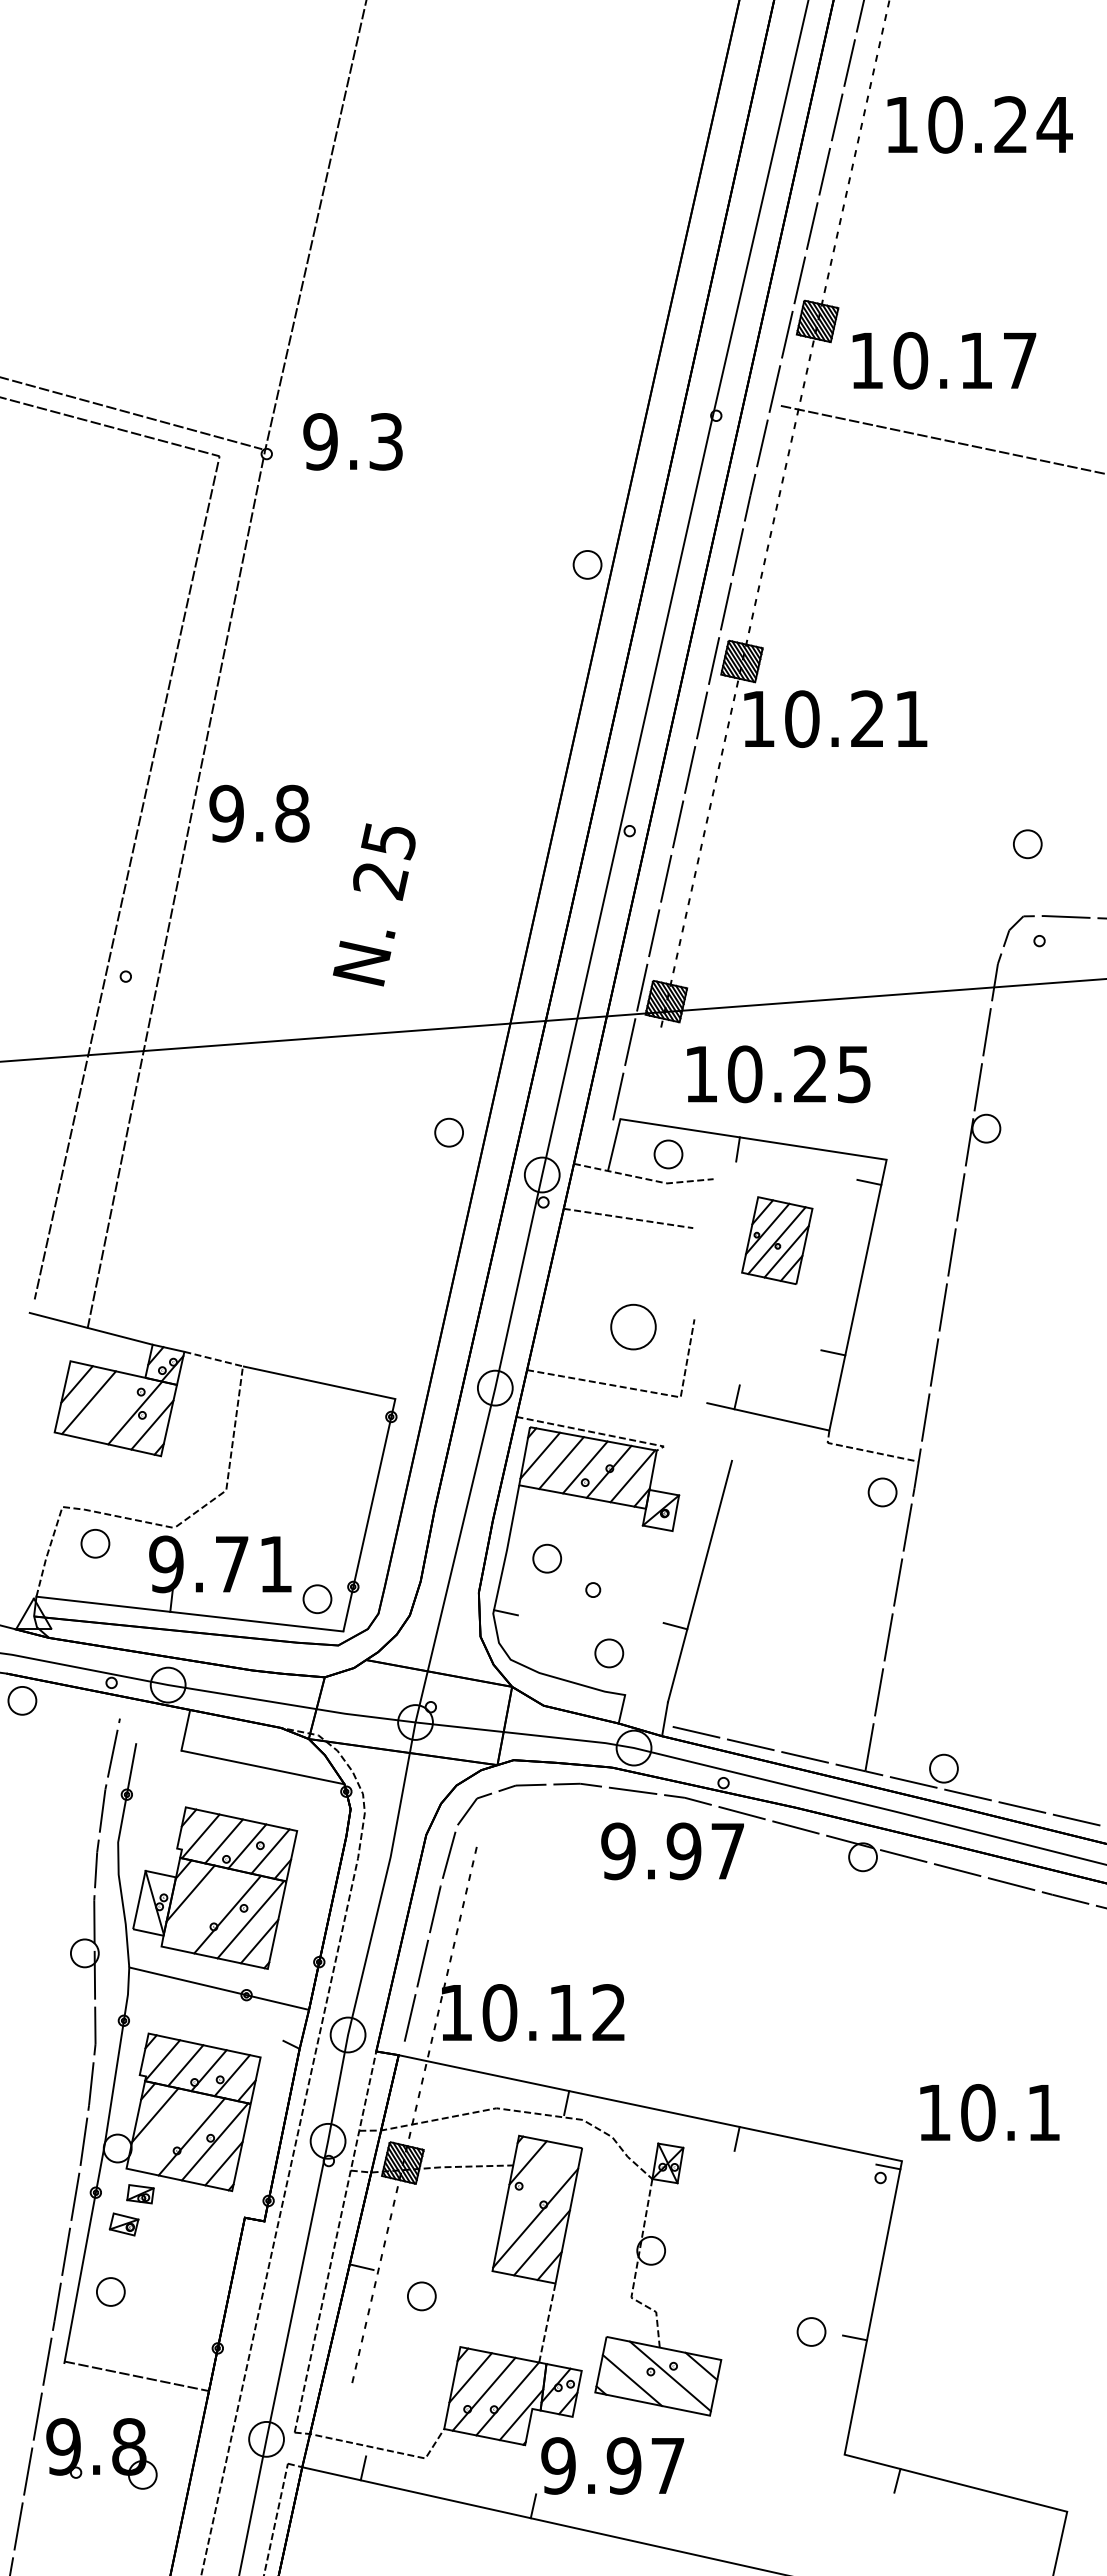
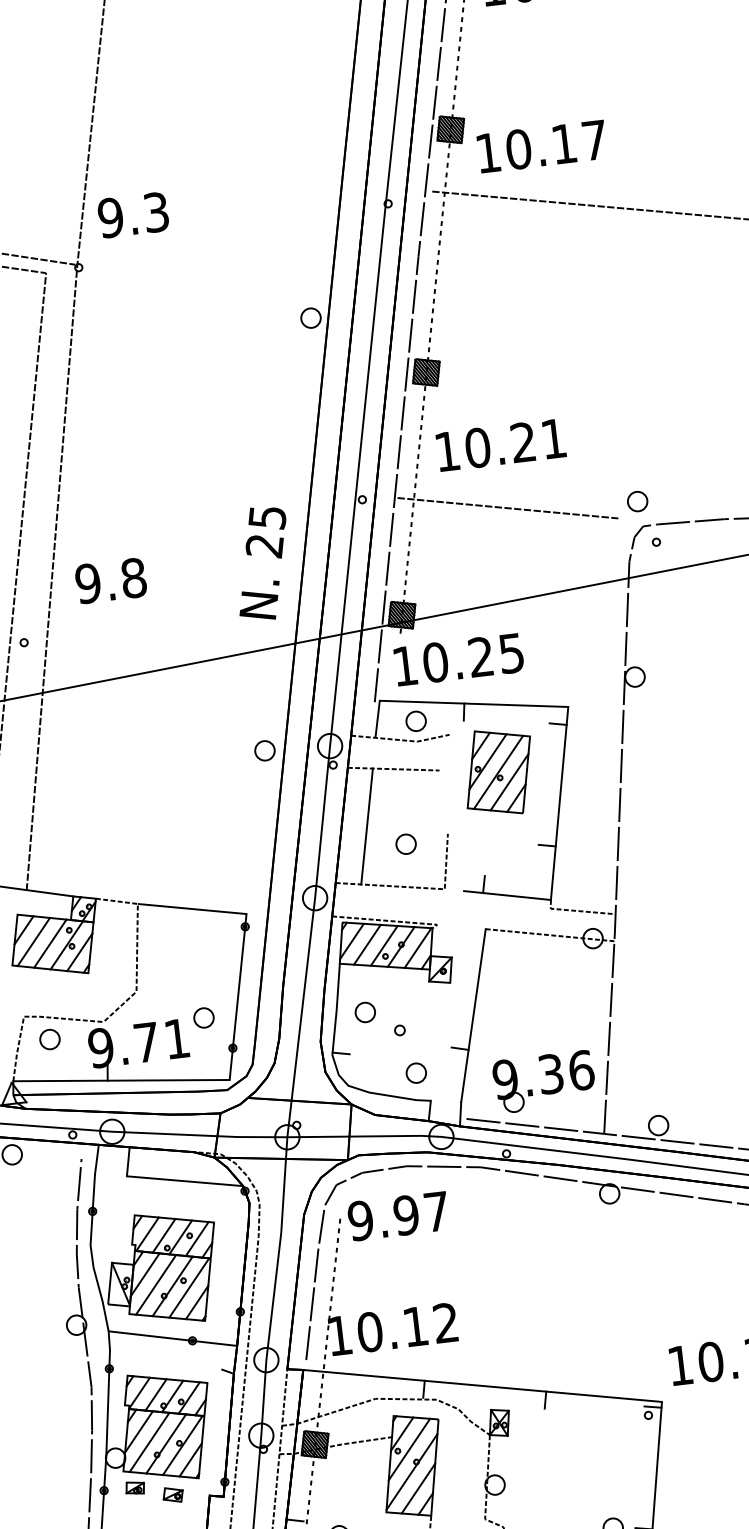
text: (352, 441) -> (132, 215), moved
text: (835, 718) -> (500, 444), moved
text: (259, 813) -> (110, 580), moved
part: (1027, 844) -> (637, 501), moved
line: (834, 867) -> (507, 508), added
text: (374, 904) -> (262, 563), moved
text: (778, 1074) -> (458, 659), moved
part: (448, 1132) -> (264, 750), moved
part: (777, 1240) -> (499, 772), size x1.43
line: (581, 1295) -> (367, 826), added
part: (633, 1326) -> (406, 843), size x0.62
line: (112, 1407) -> (50, 943), added
line: (822, 1479) -> (550, 934), added
part: (317, 1599) -> (204, 1018), moved
part: (792, 1678) -> (545, 1075), added
line: (141, 1722) -> (96, 1159), added
text: (672, 1851) -> (398, 1216), moved
line: (203, 1909) -> (155, 1284), added
line: (168, 2131) -> (149, 1442), added
line: (535, 2185) -> (409, 1449), added
part: (123, 2224) -> (172, 1495), moved

